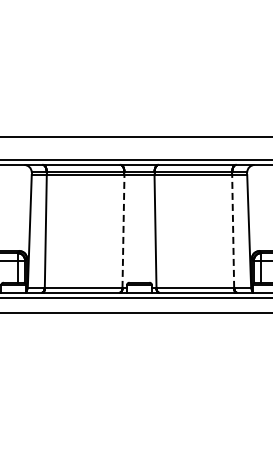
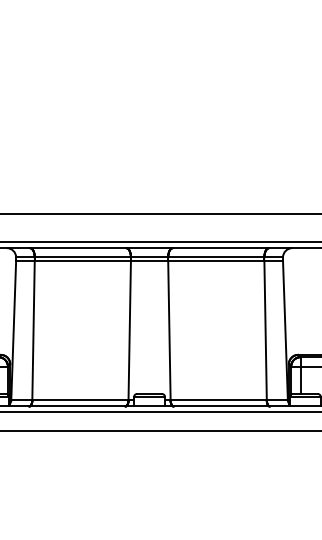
line: (123, 230) -> (129, 329), dashed -> solid
line: (233, 230) -> (266, 329), dashed -> solid

